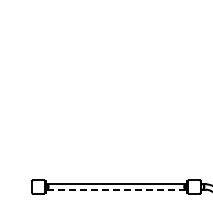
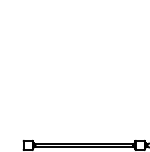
line: (116, 189) -> (84, 147), dashed -> solid

